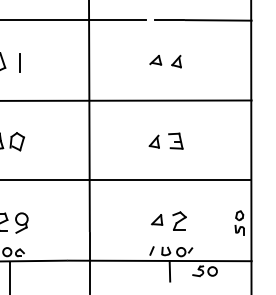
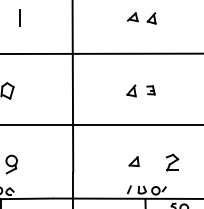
line: (19, 62) -> (19, 17), moved
part: (175, 140) -> (150, 89), size x0.6
part: (179, 220) -> (172, 162), moved

